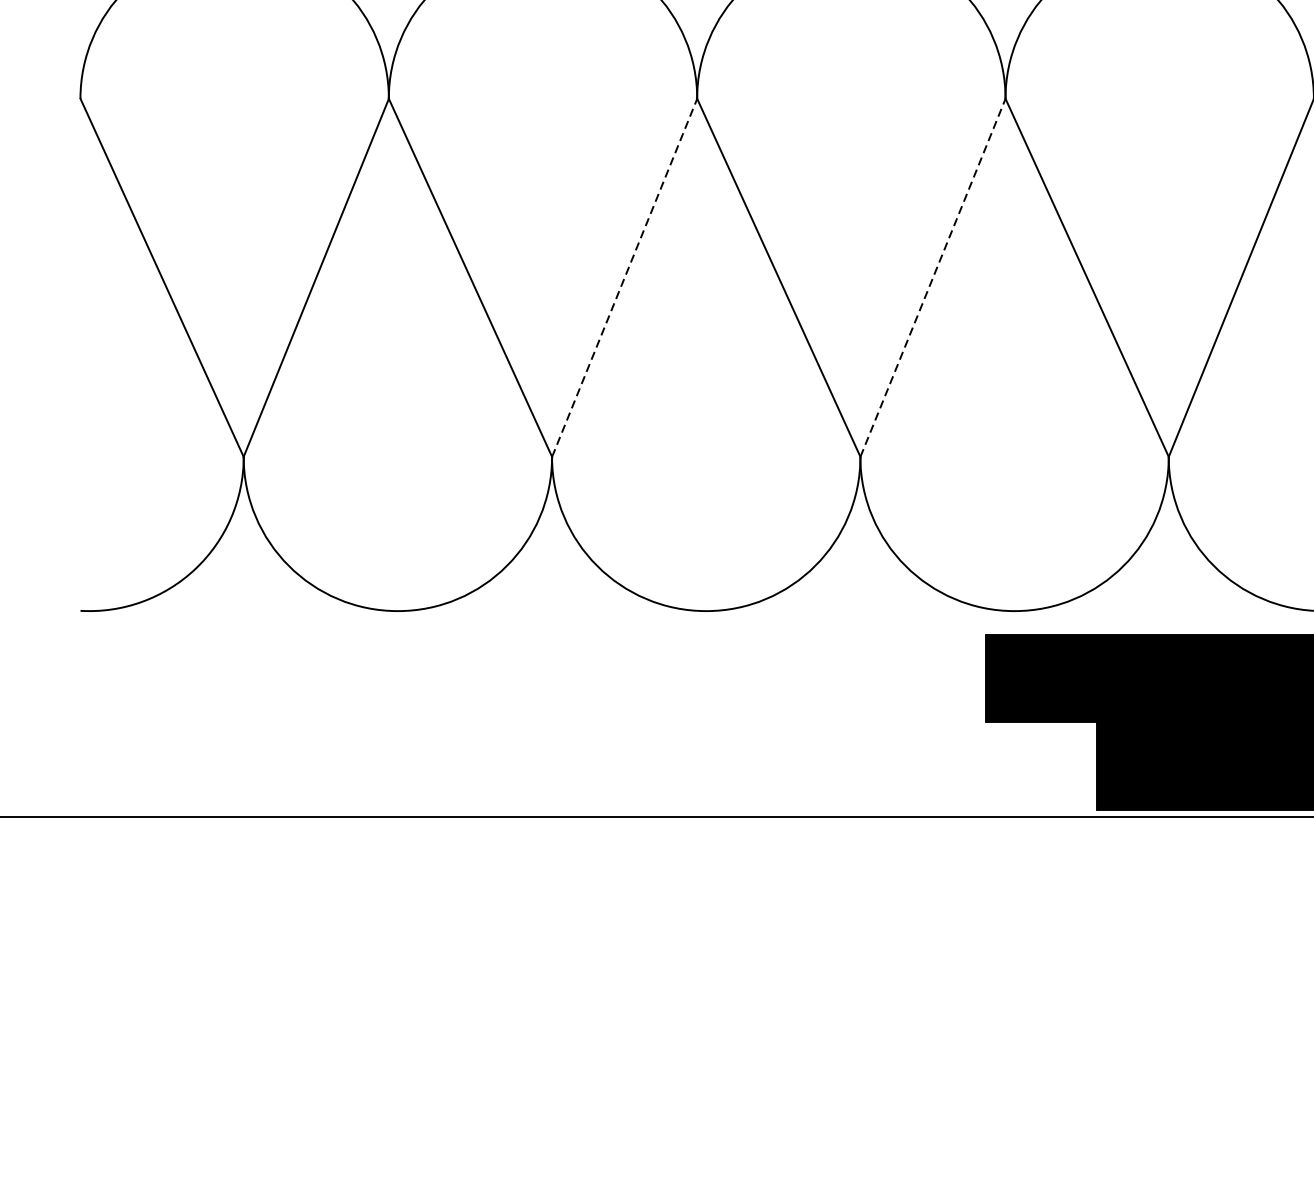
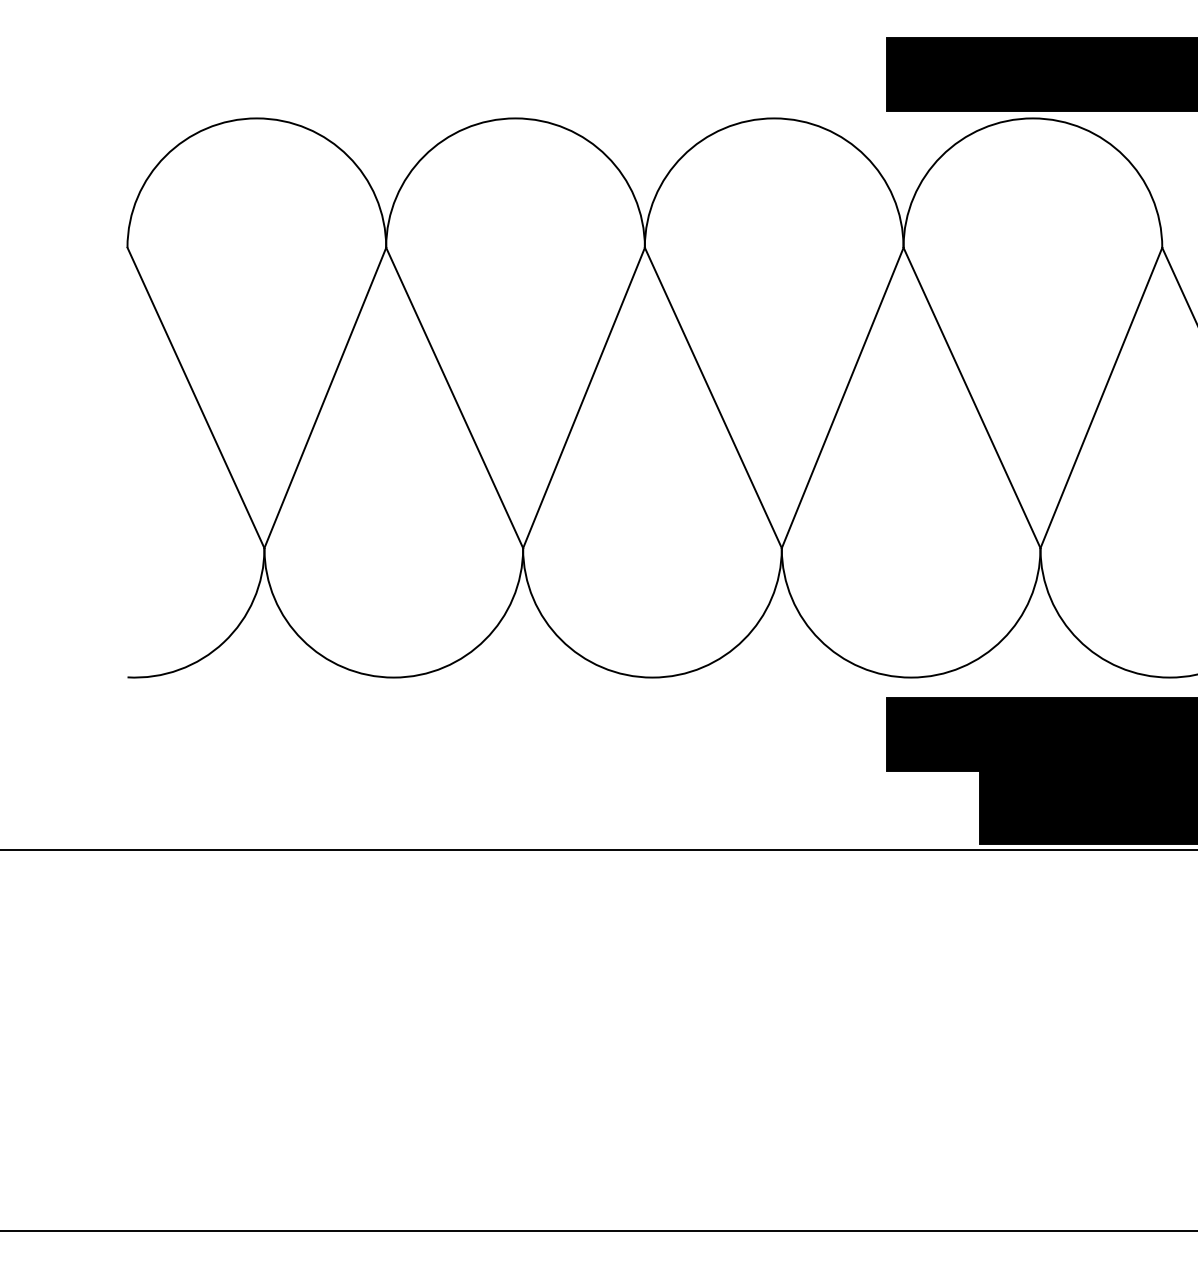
line: (625, 277) -> (584, 397), dashed -> solid
line: (932, 277) -> (842, 397), dashed -> solid

